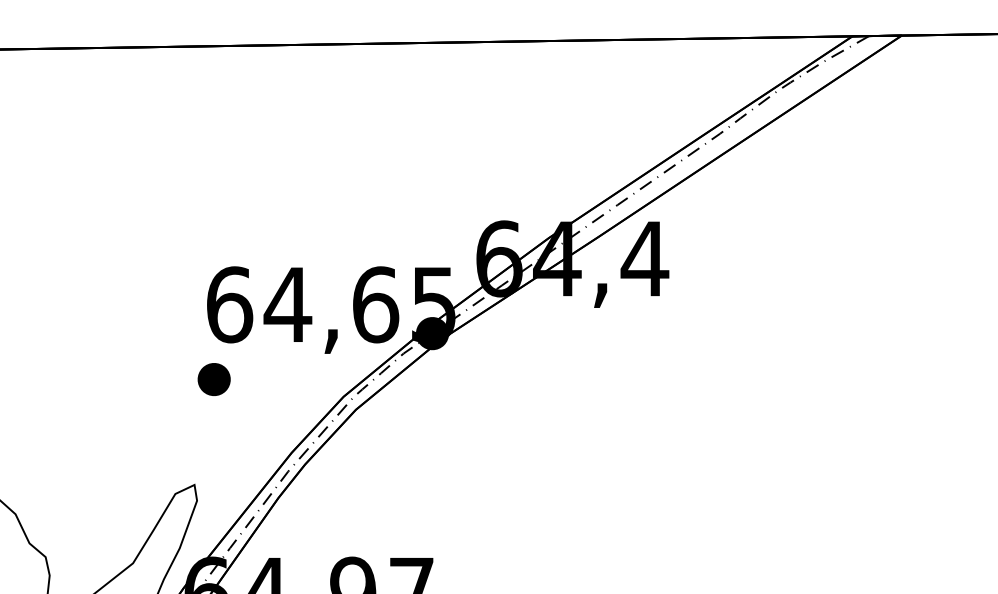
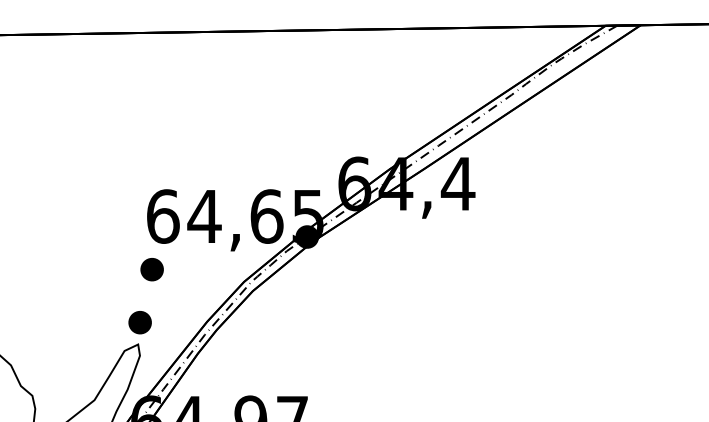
part: (196, 453) -> (139, 322), added

